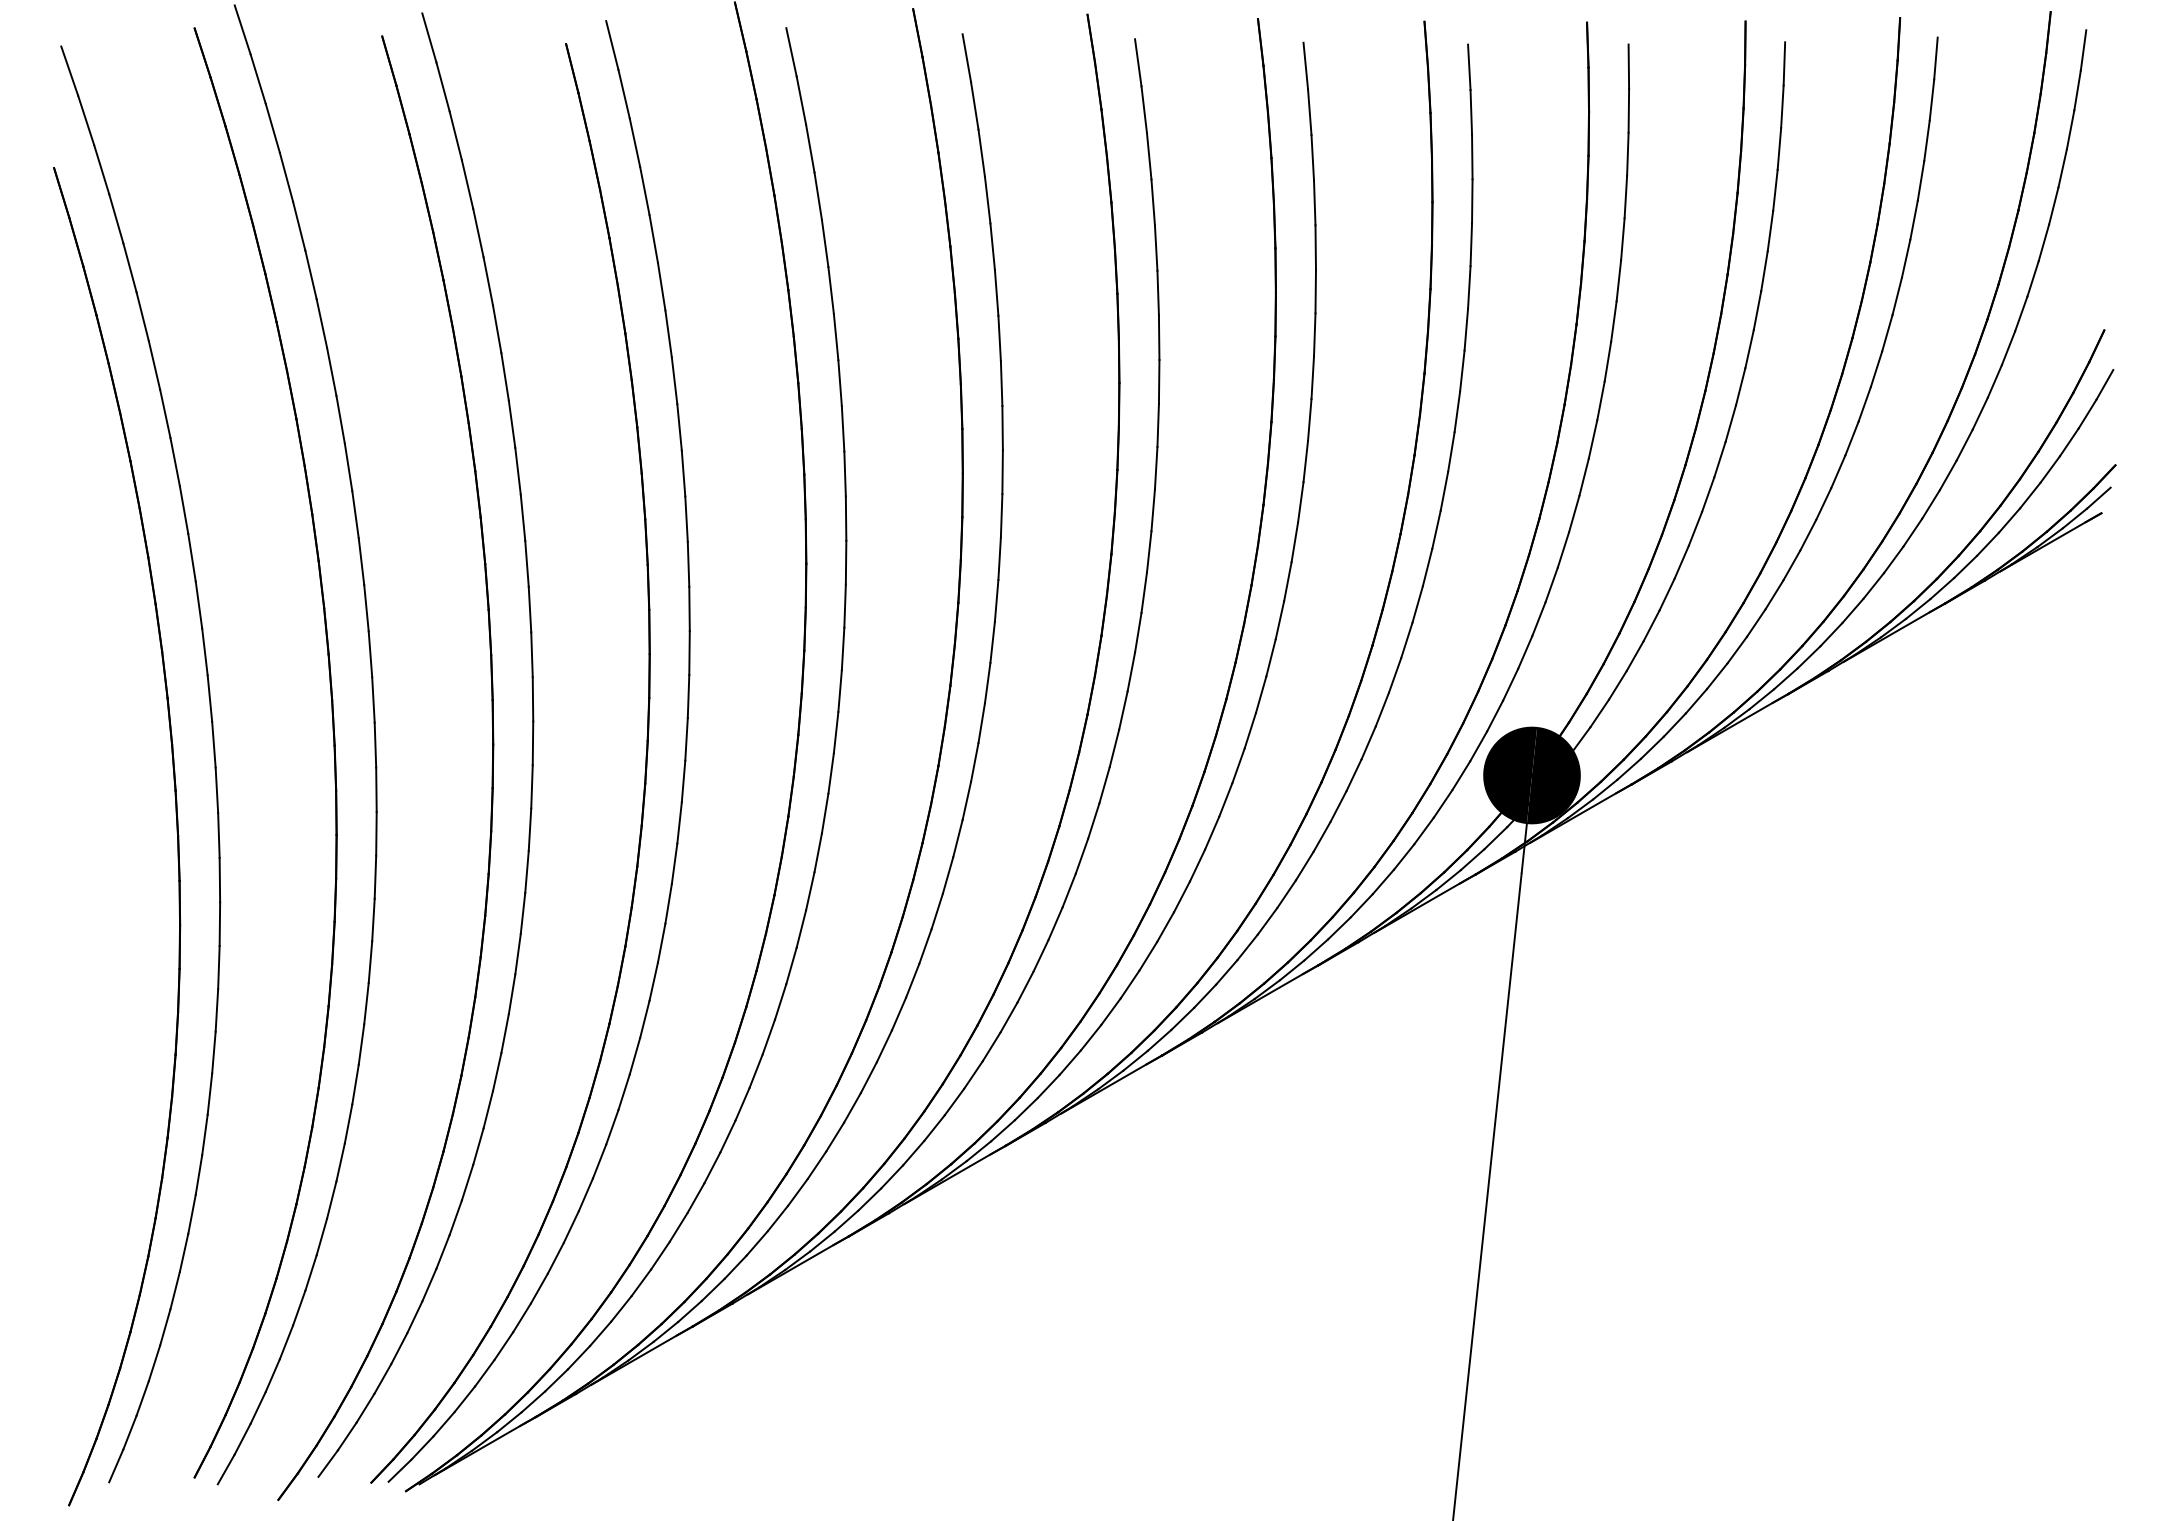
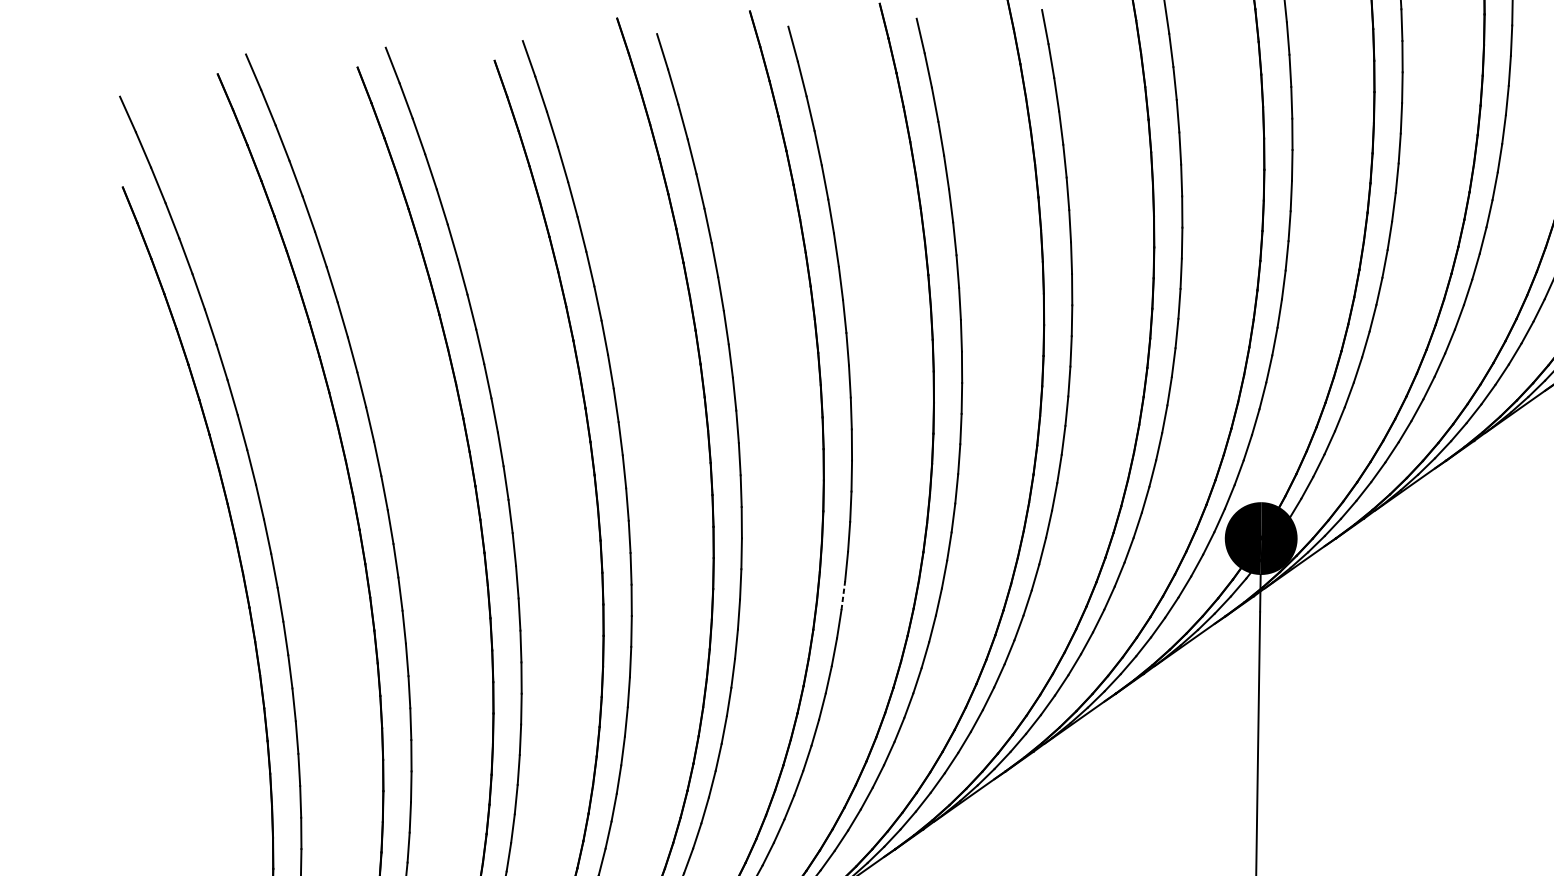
line: (966, 800) -> (843, 595), solid -> dashed

